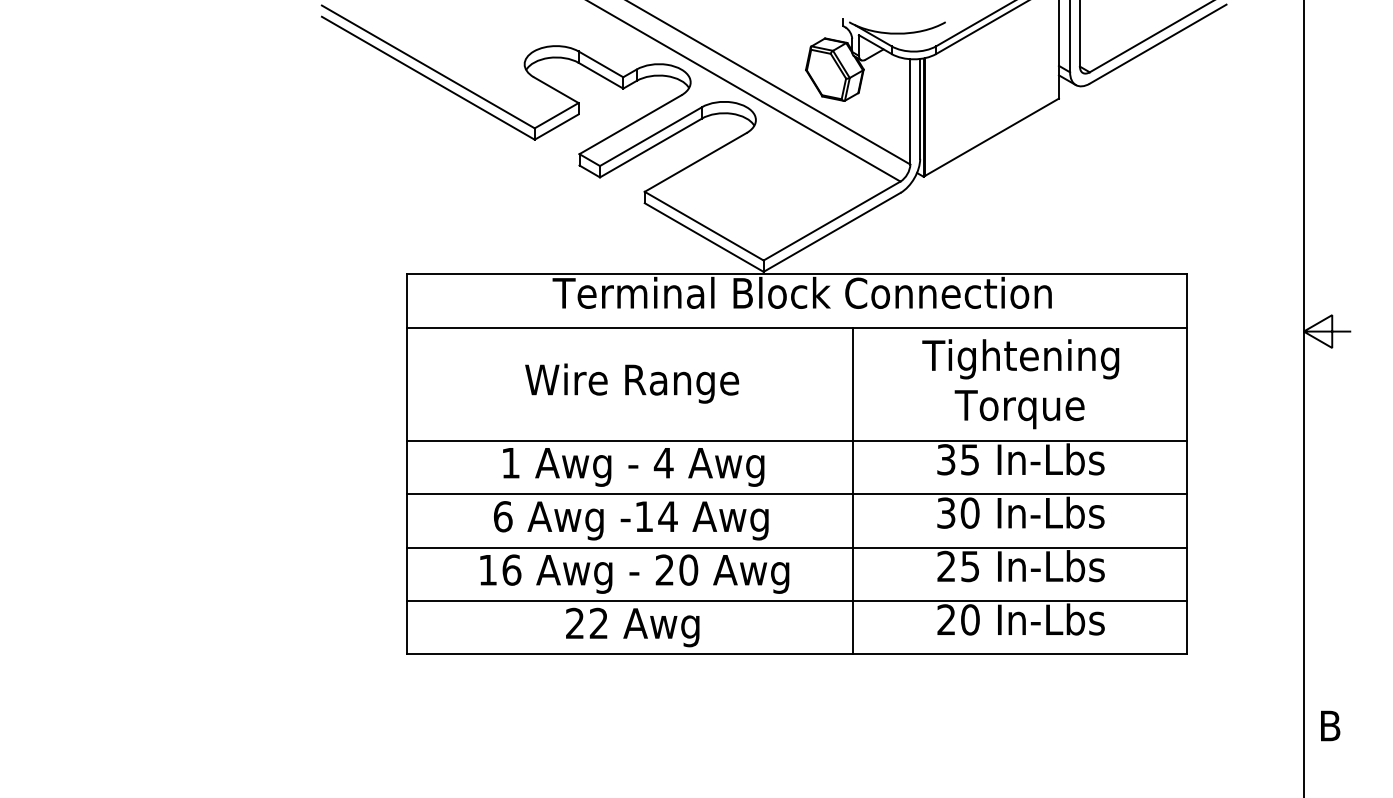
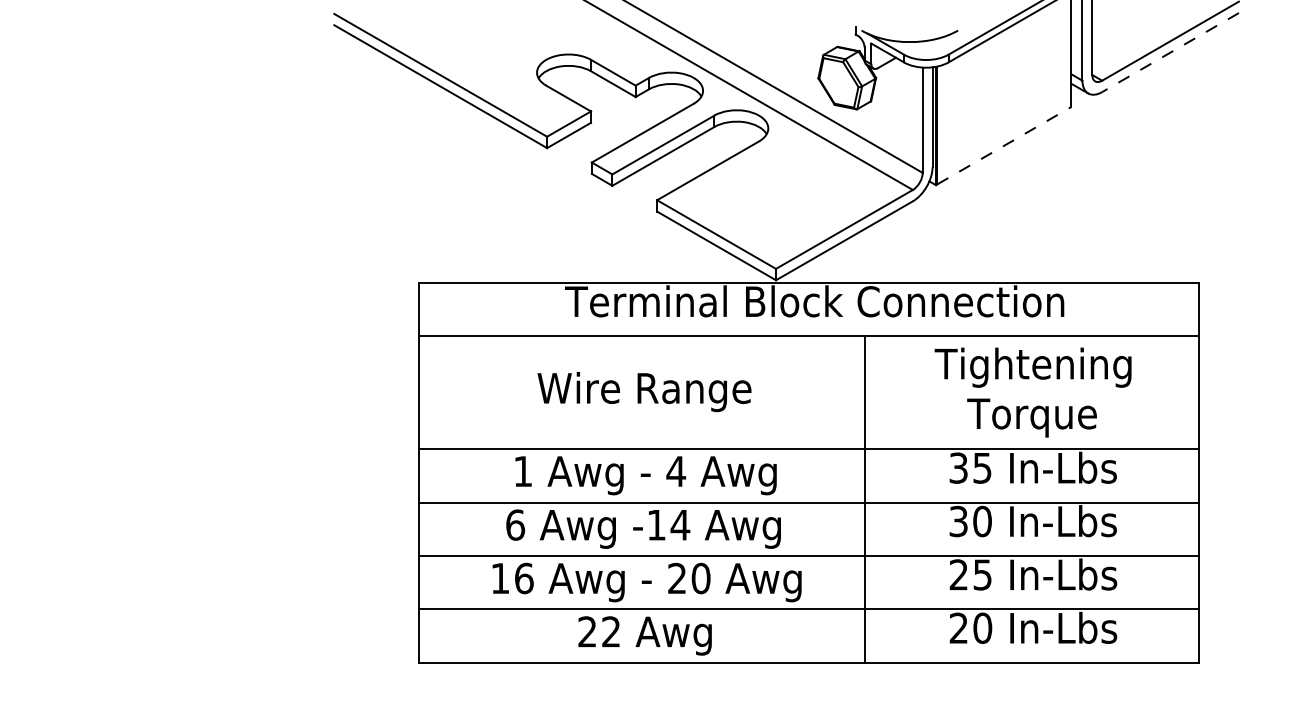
line: (1158, 44) -> (1170, 52), solid -> dashed
line: (992, 137) -> (1004, 145), solid -> dashed

